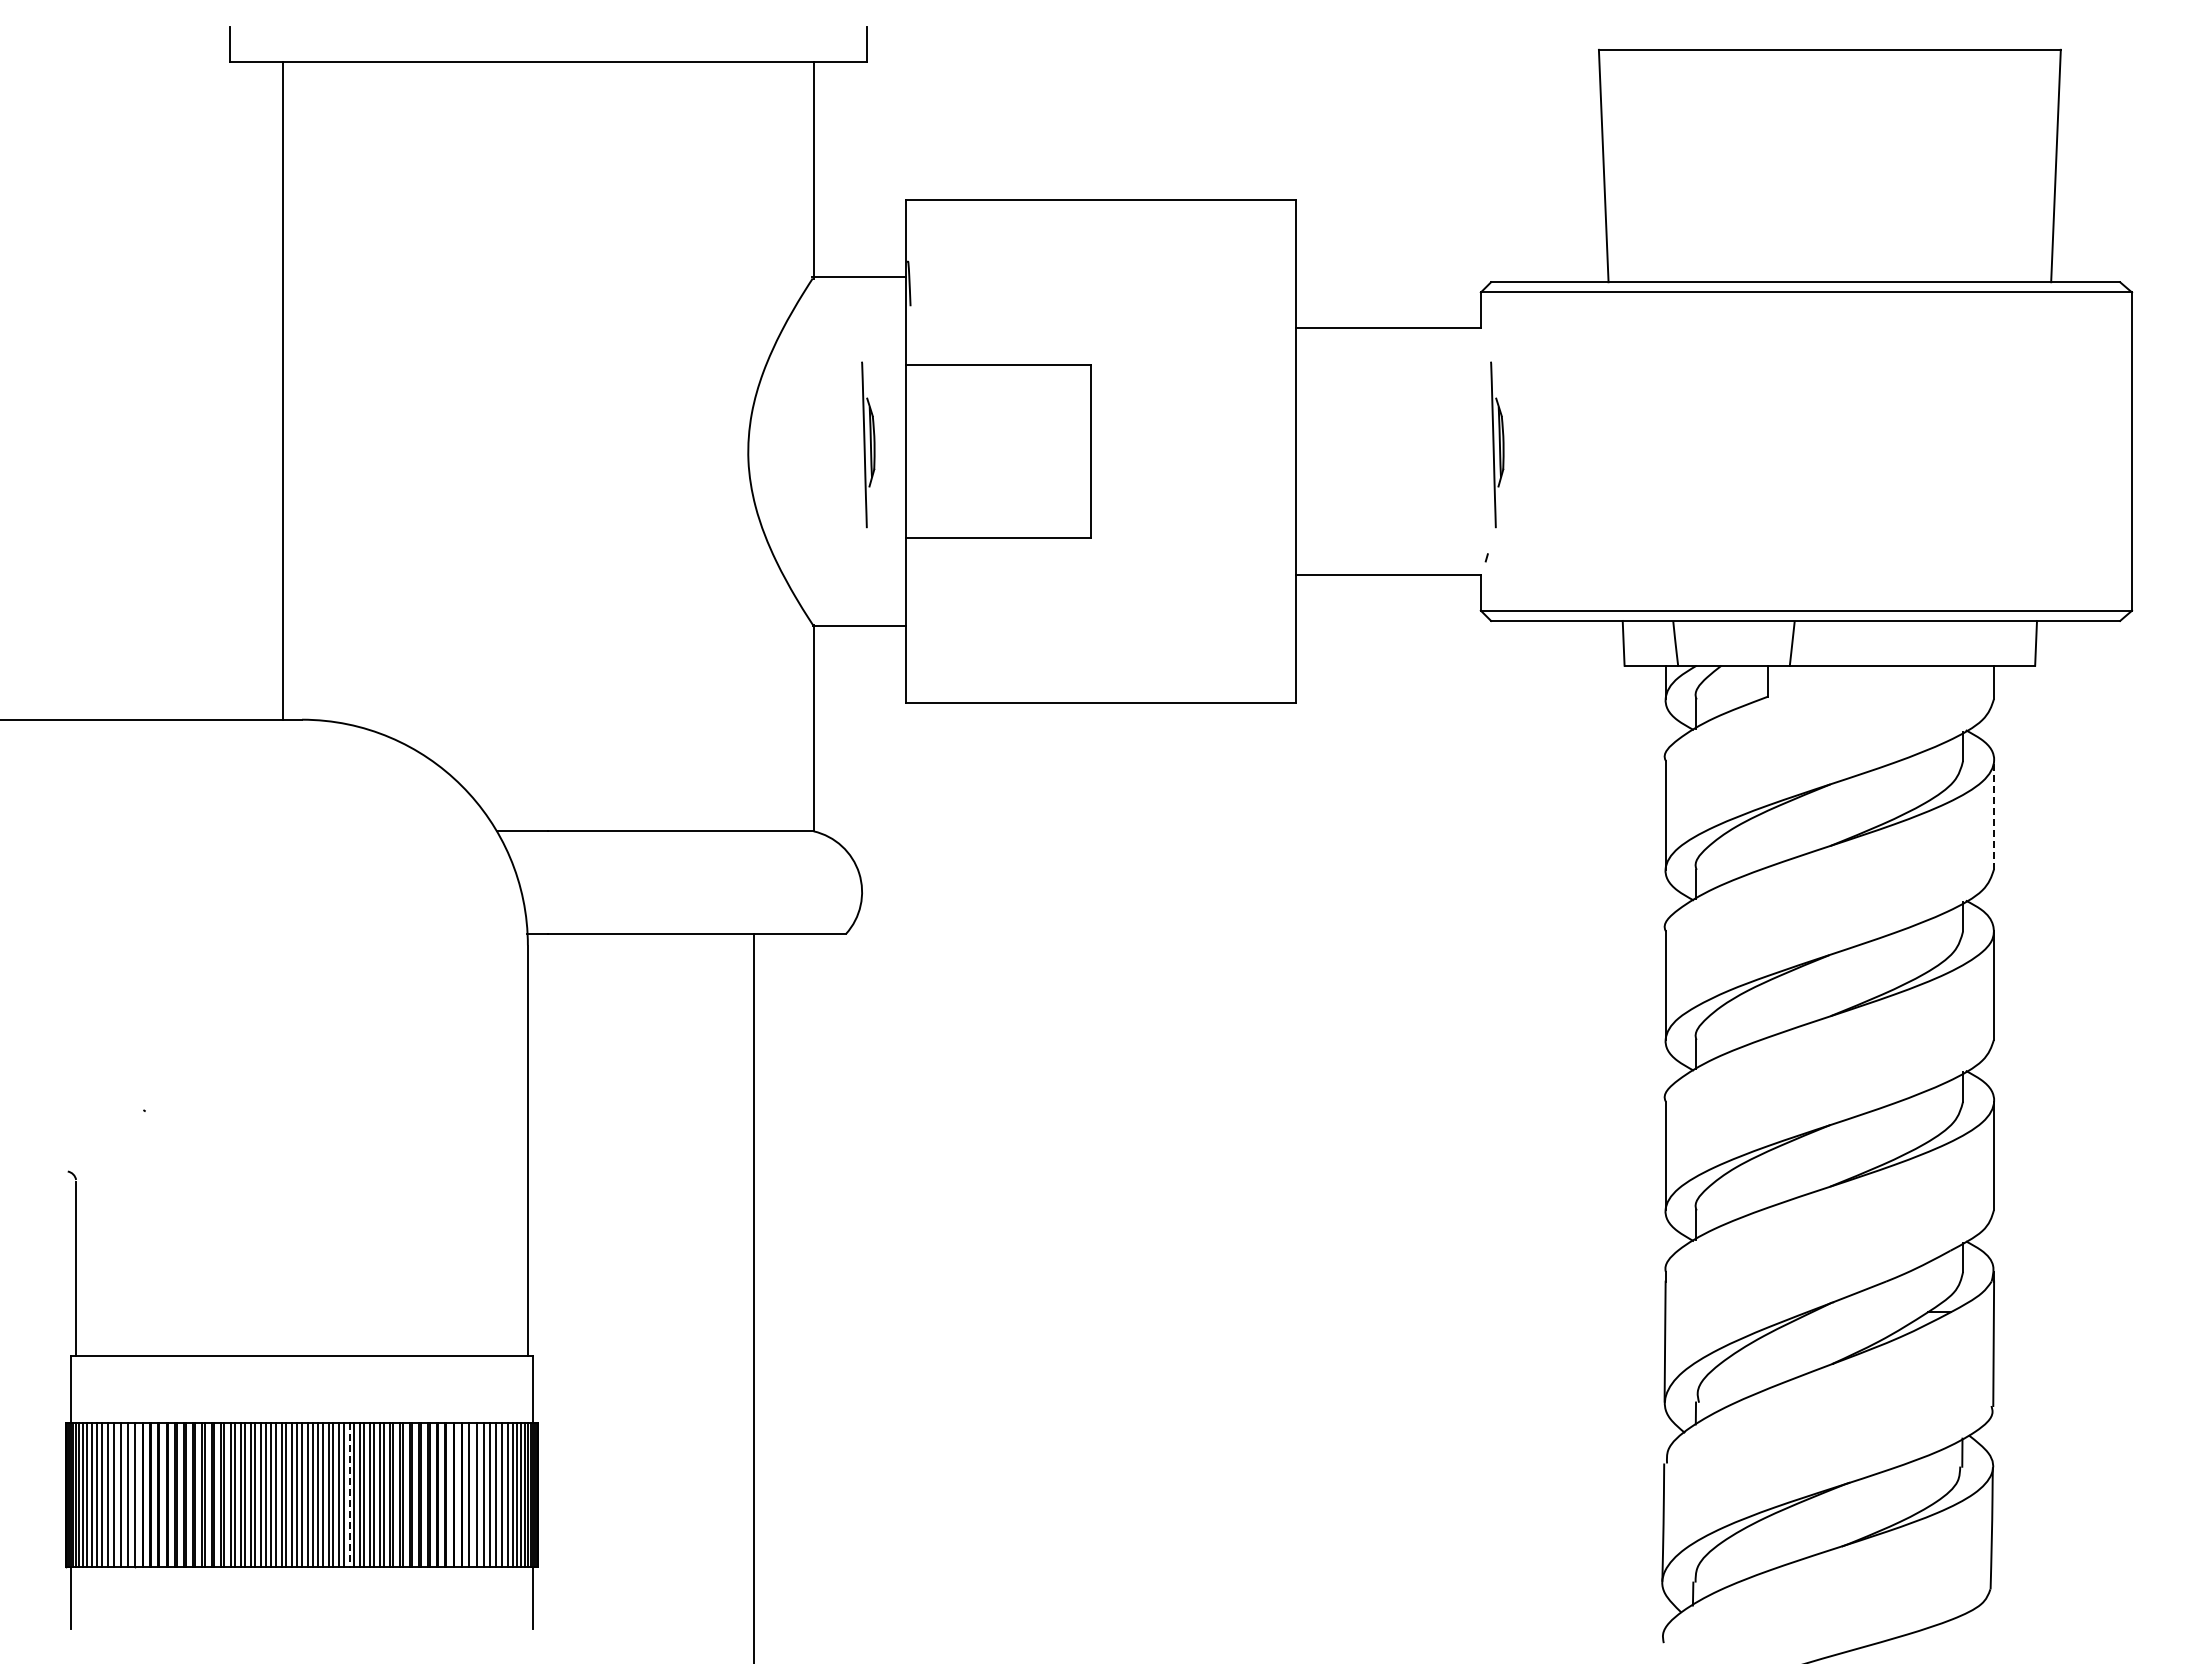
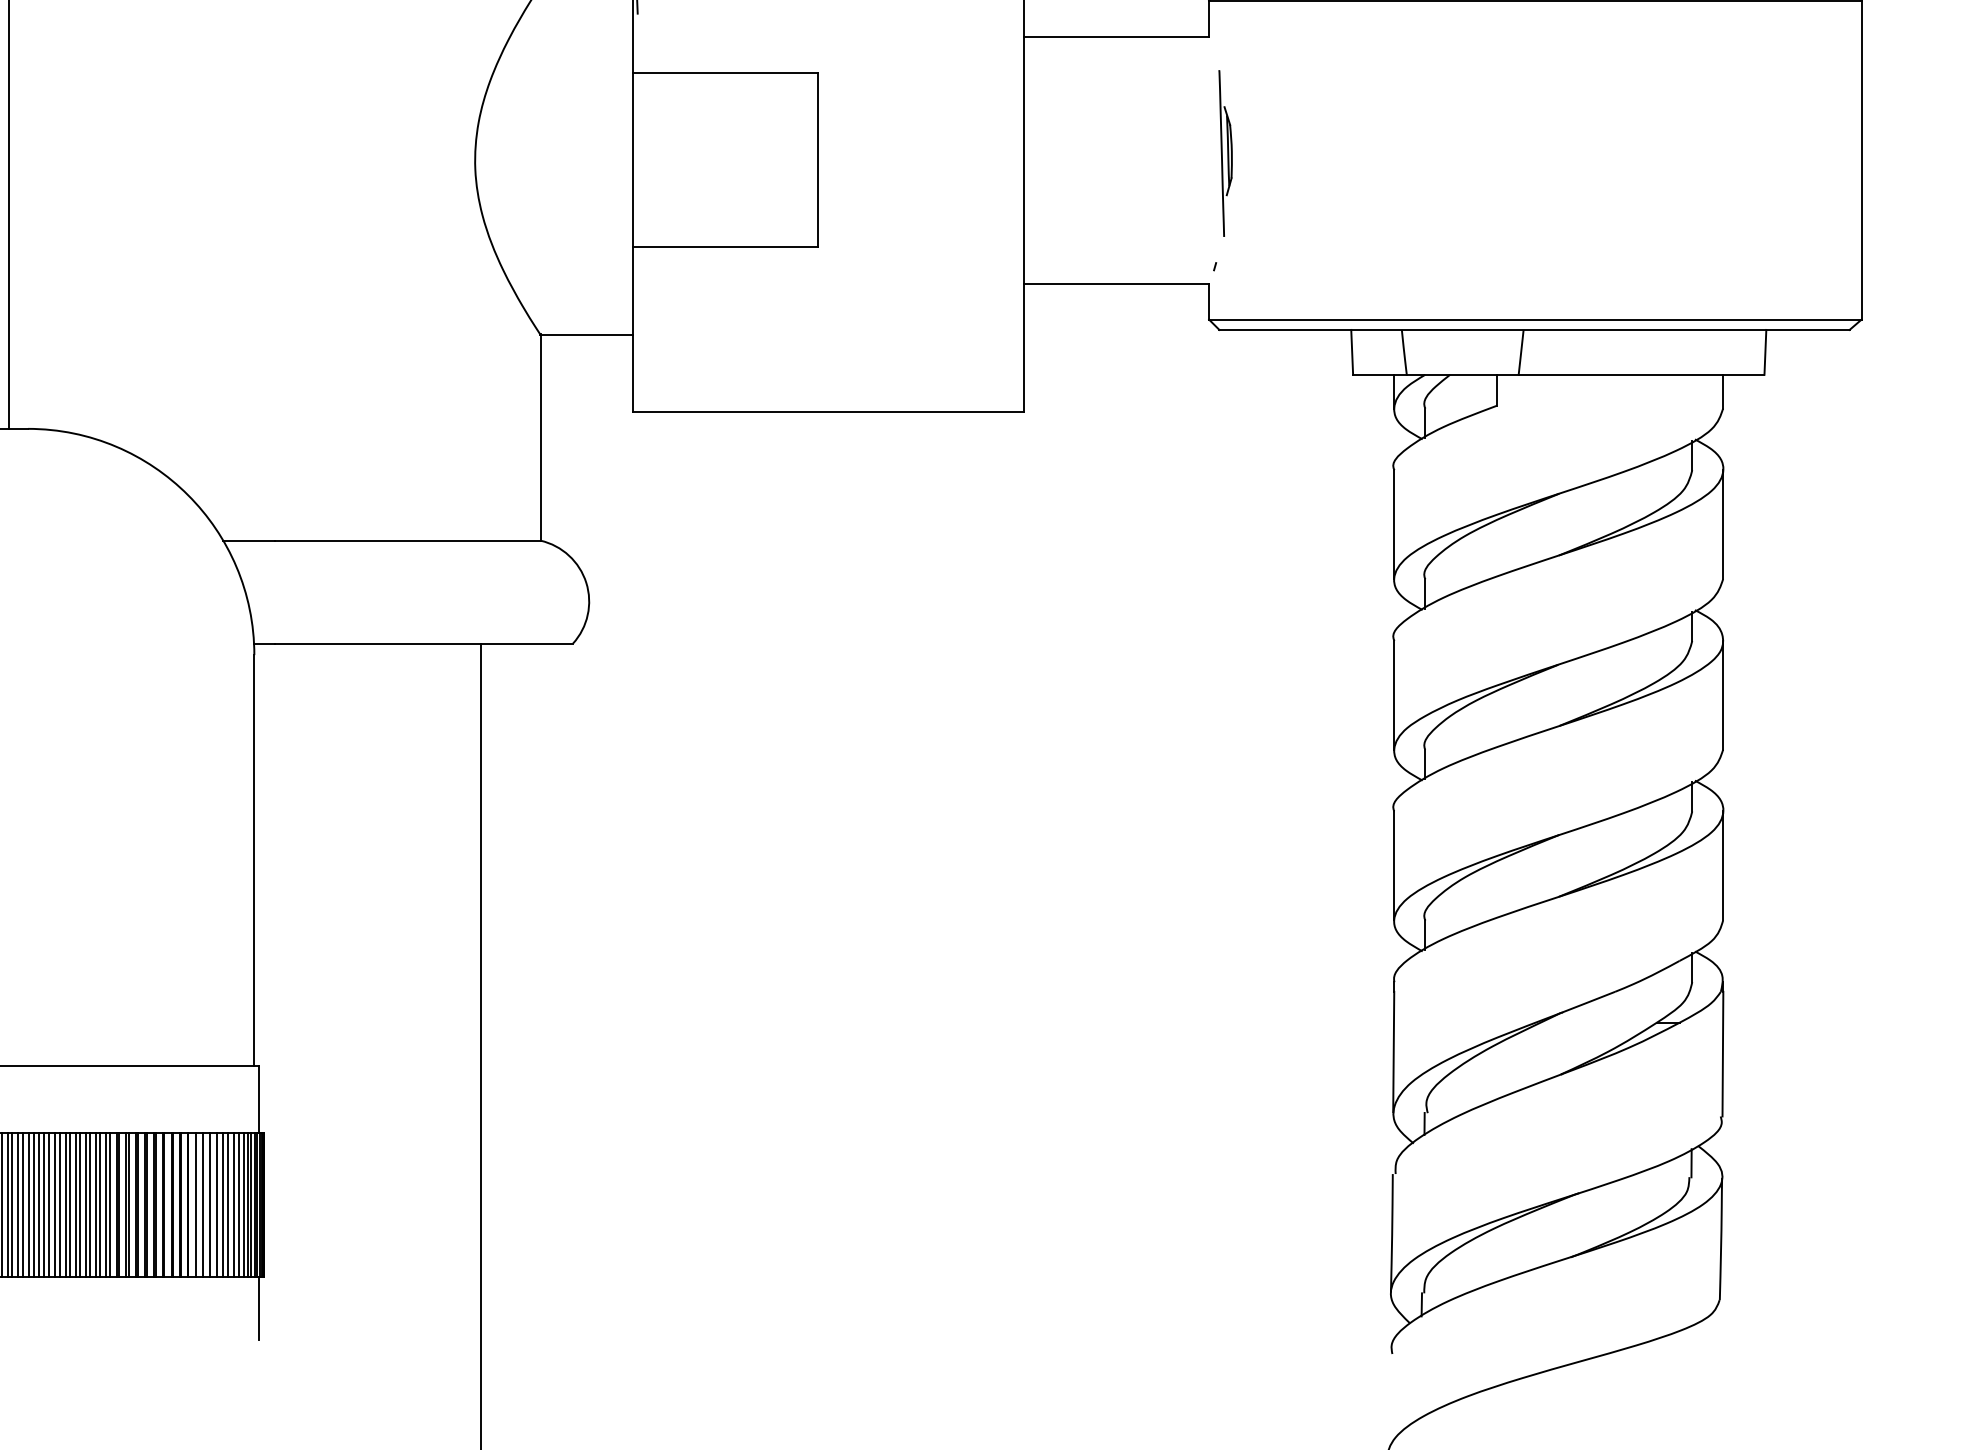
part: (868, 444) -> (595, 153), removed
line: (1994, 814) -> (1723, 523), dashed -> solid
line: (349, 1494) -> (75, 1205), dashed -> solid

